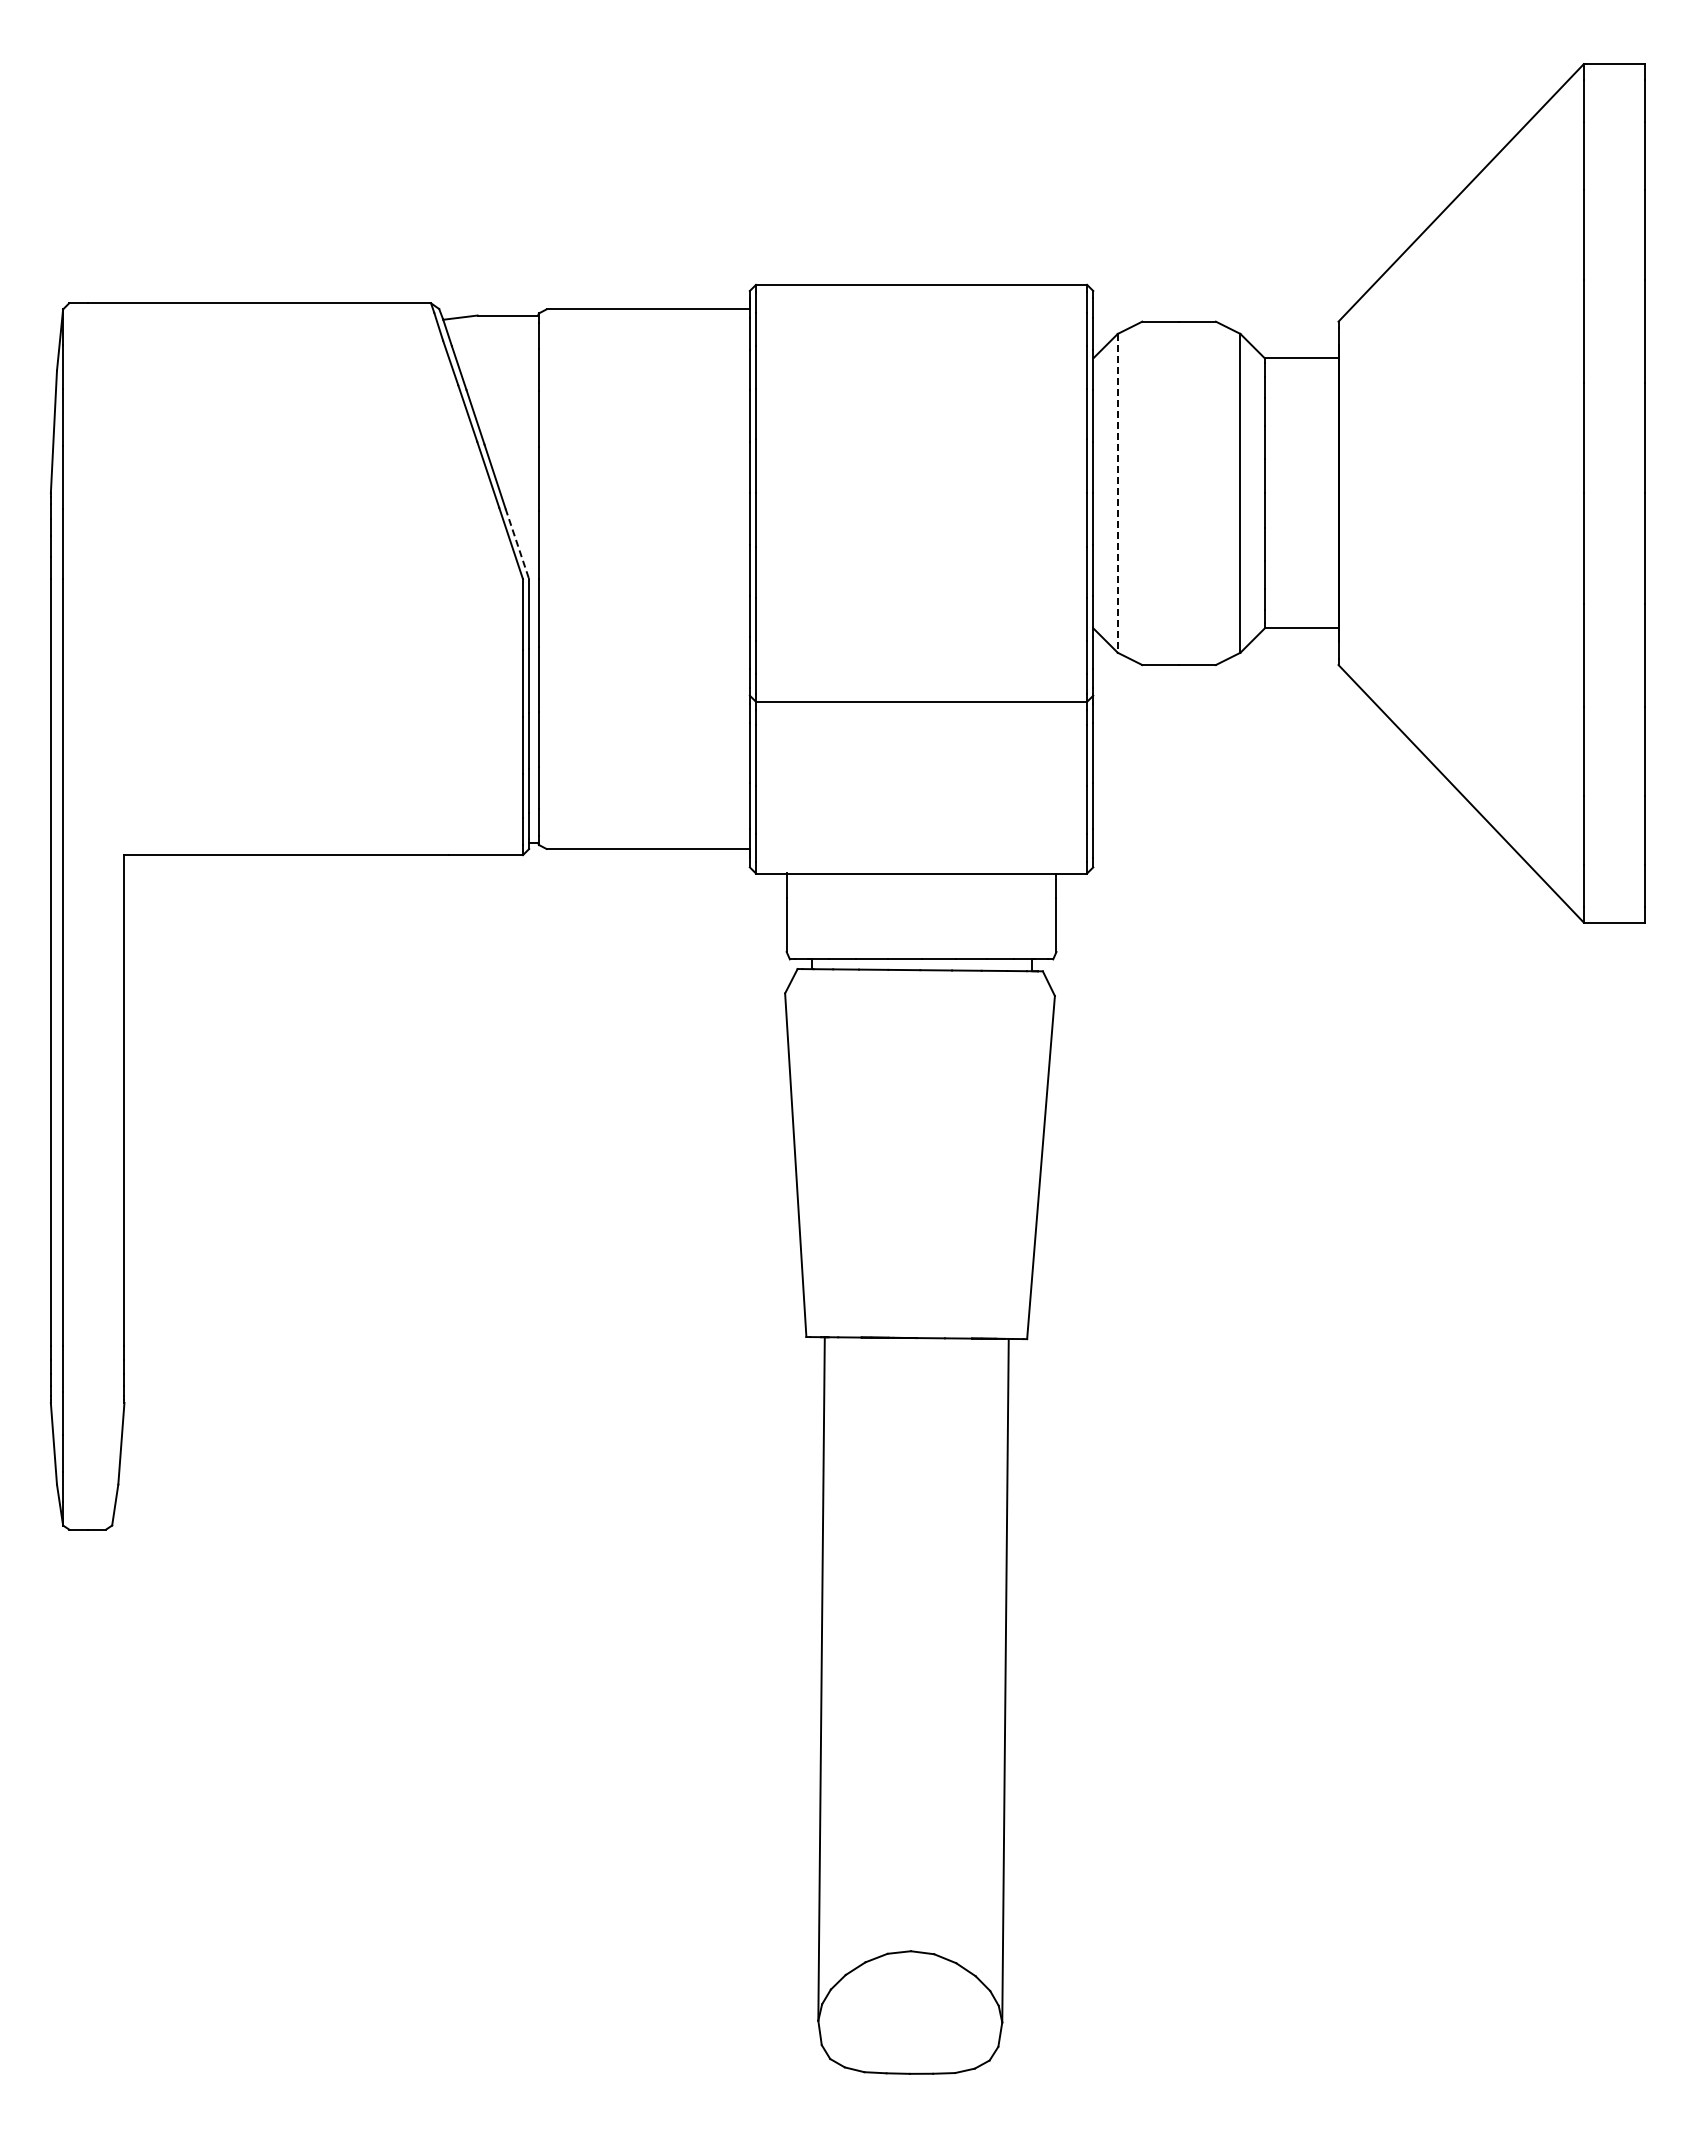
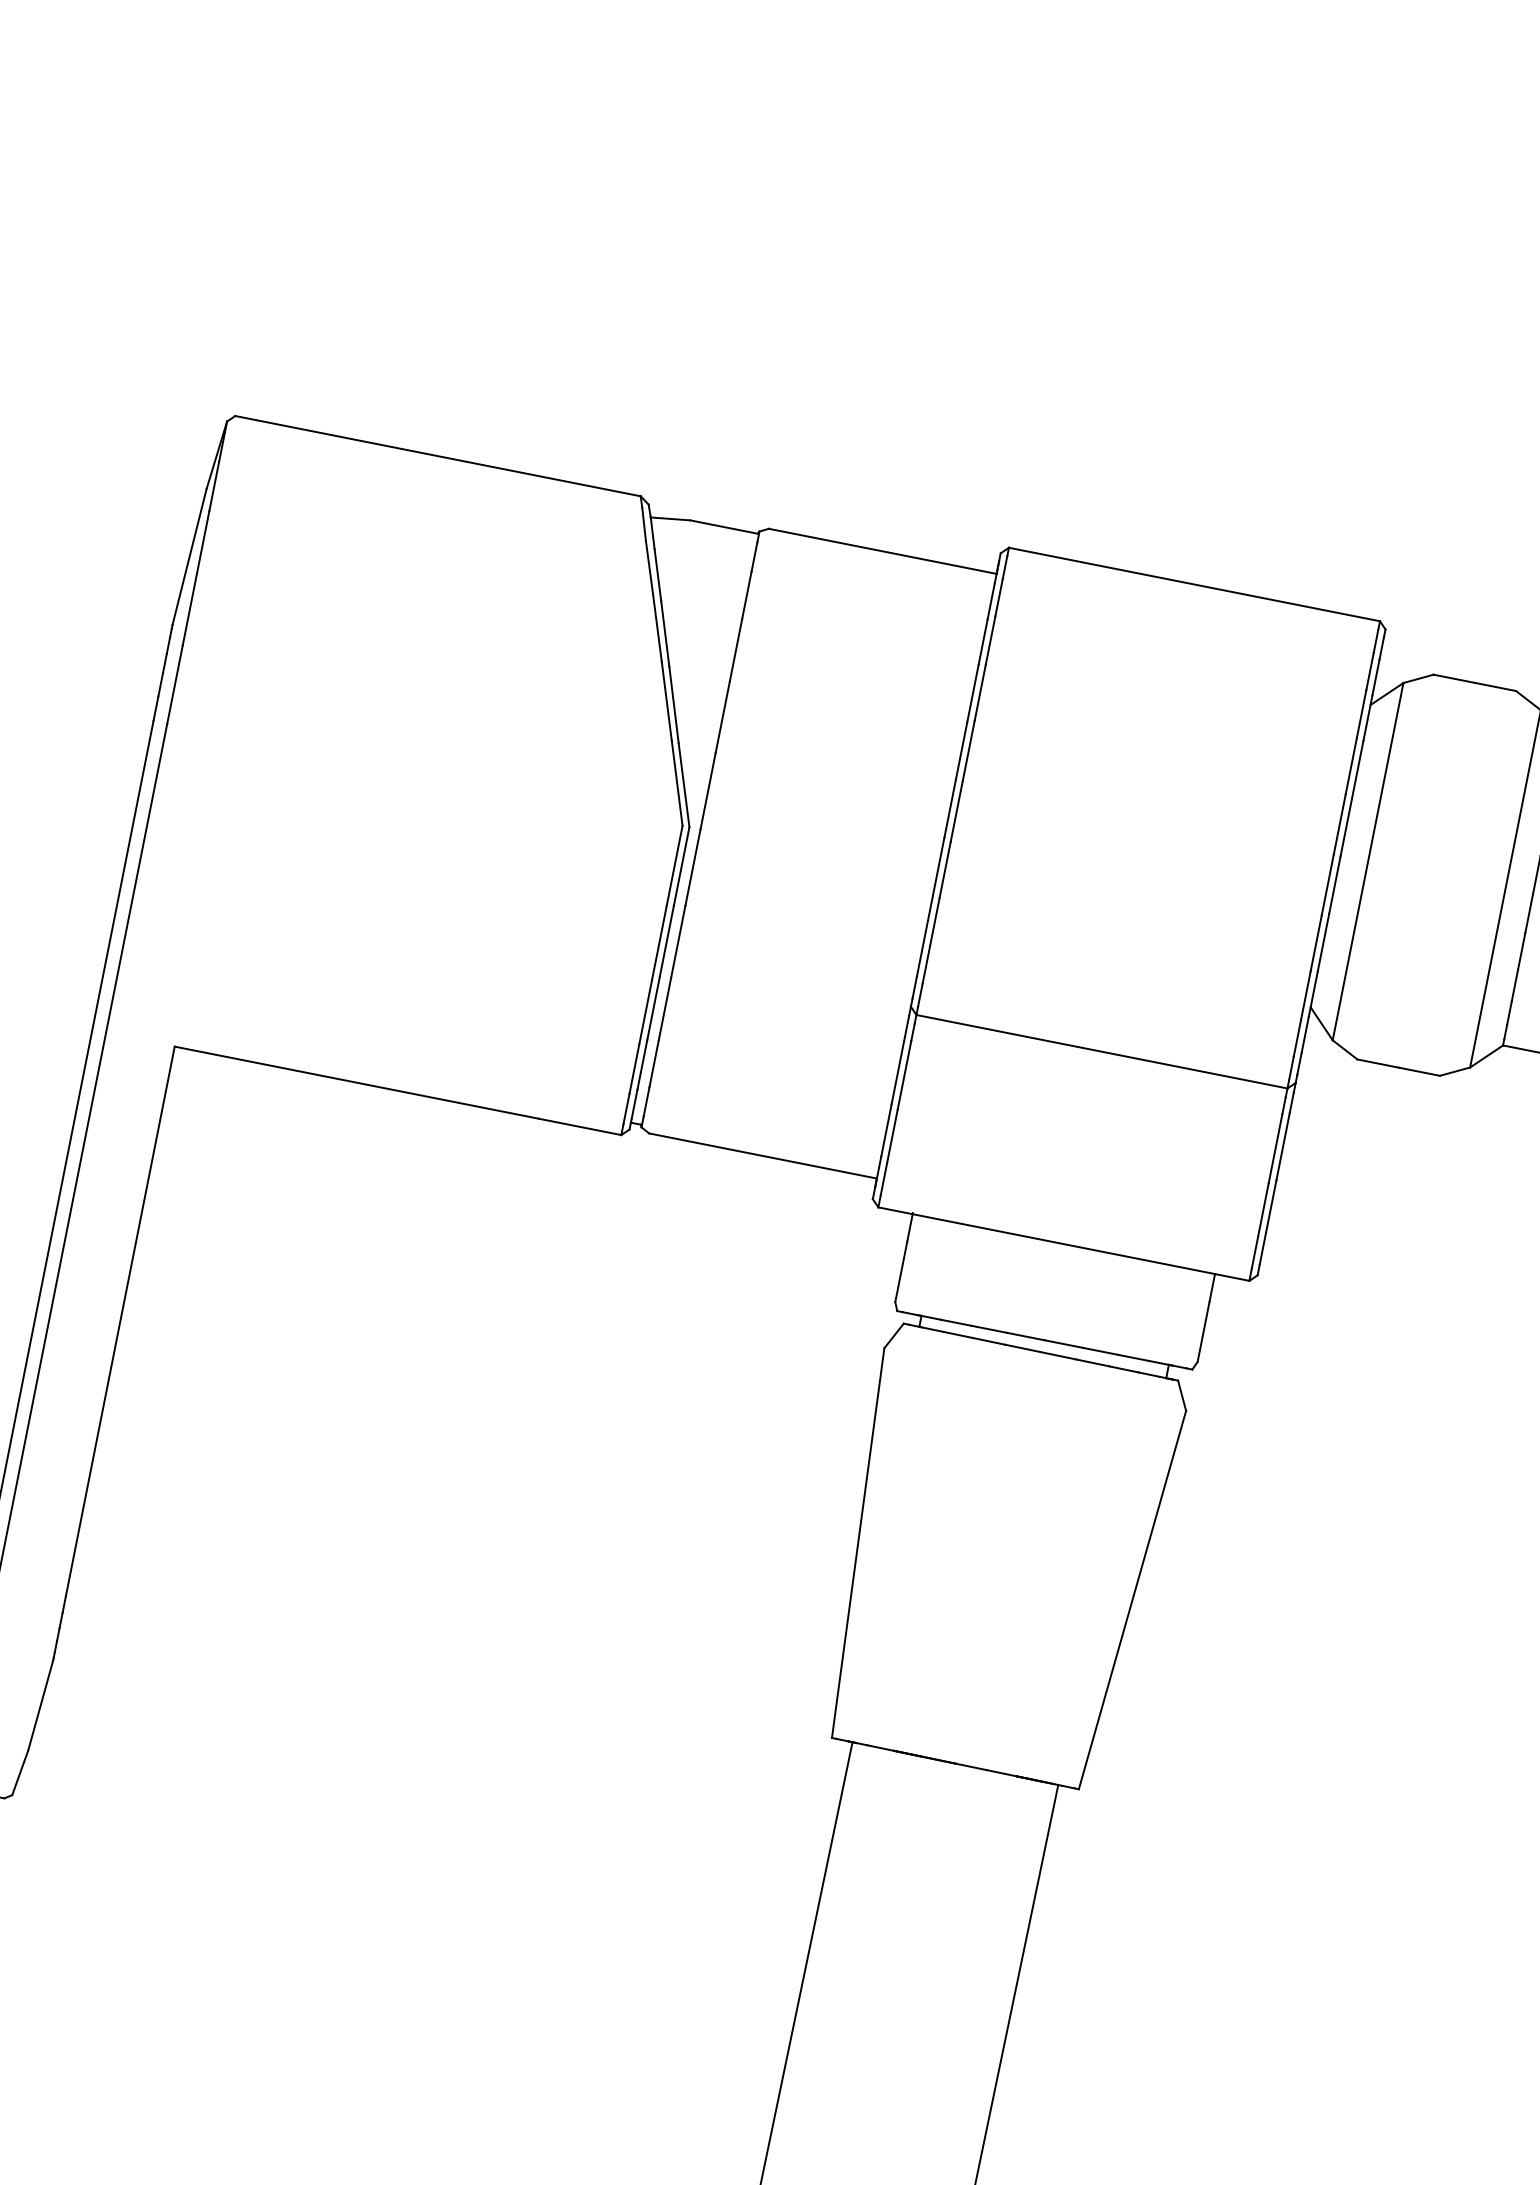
line: (1117, 493) -> (1367, 861), dashed -> solid
line: (517, 544) -> (684, 785), dashed -> solid

